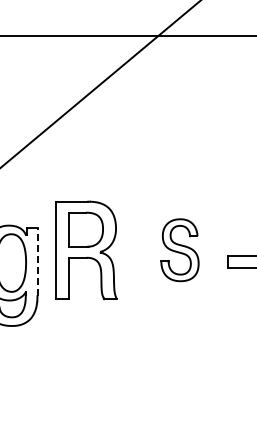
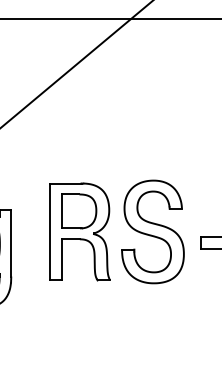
part: (179, 249) -> (152, 231), size x1.67
part: (86, 250) -> (79, 232), moved
line: (37, 262) -> (11, 243), dashed -> solid

